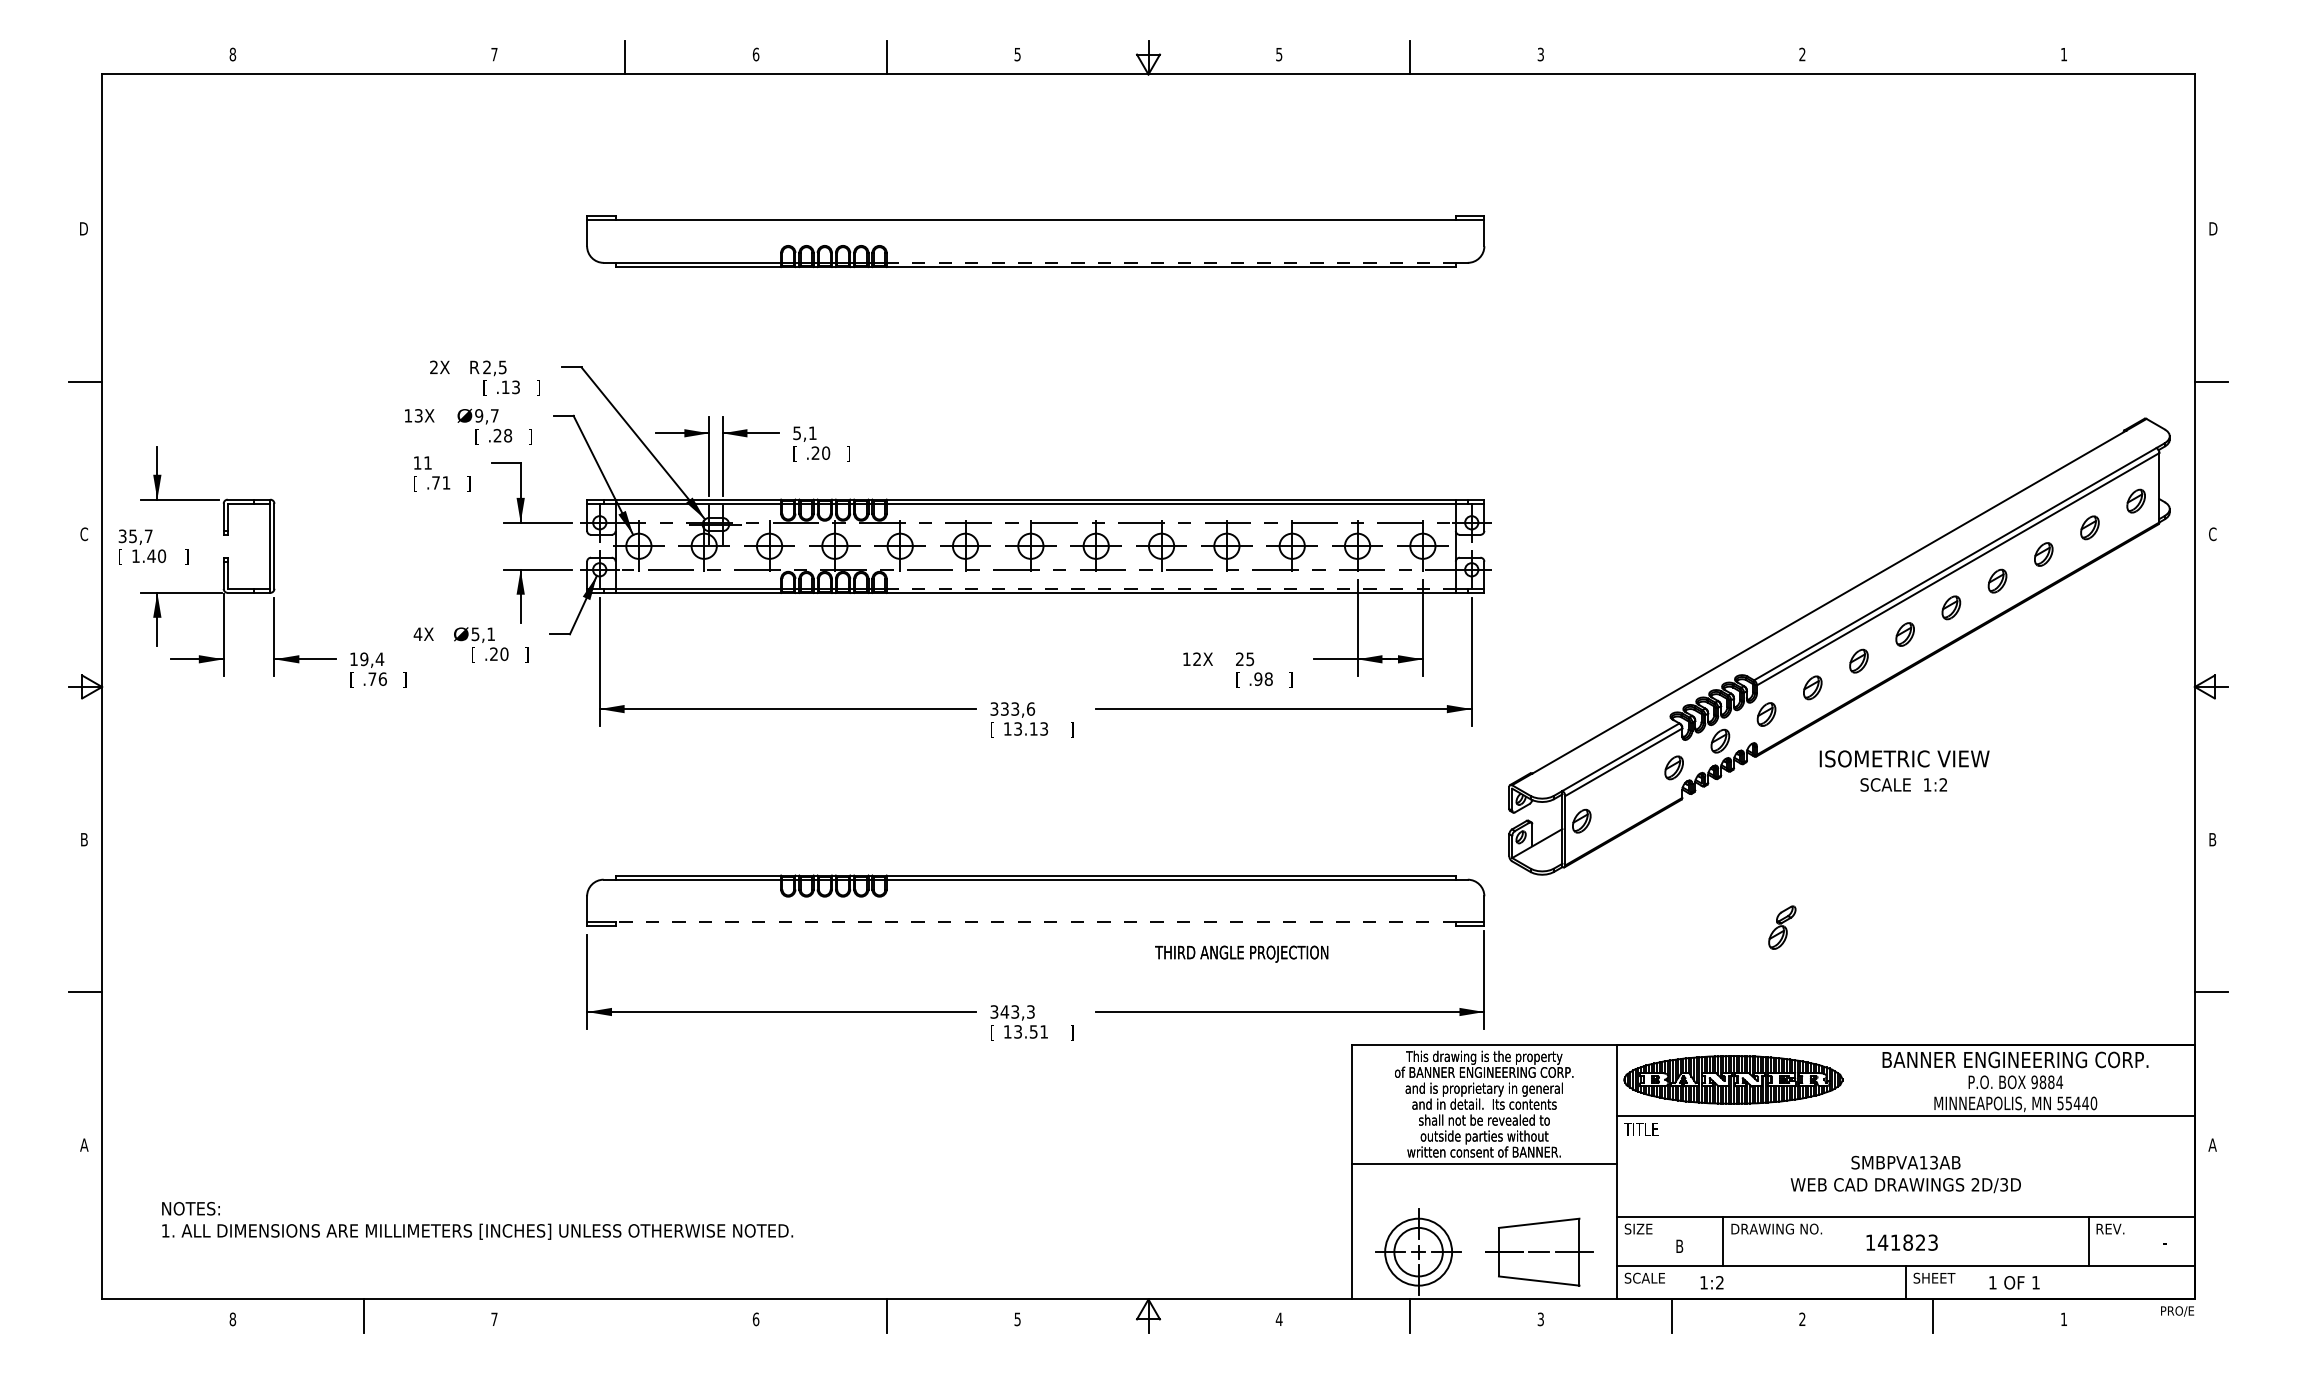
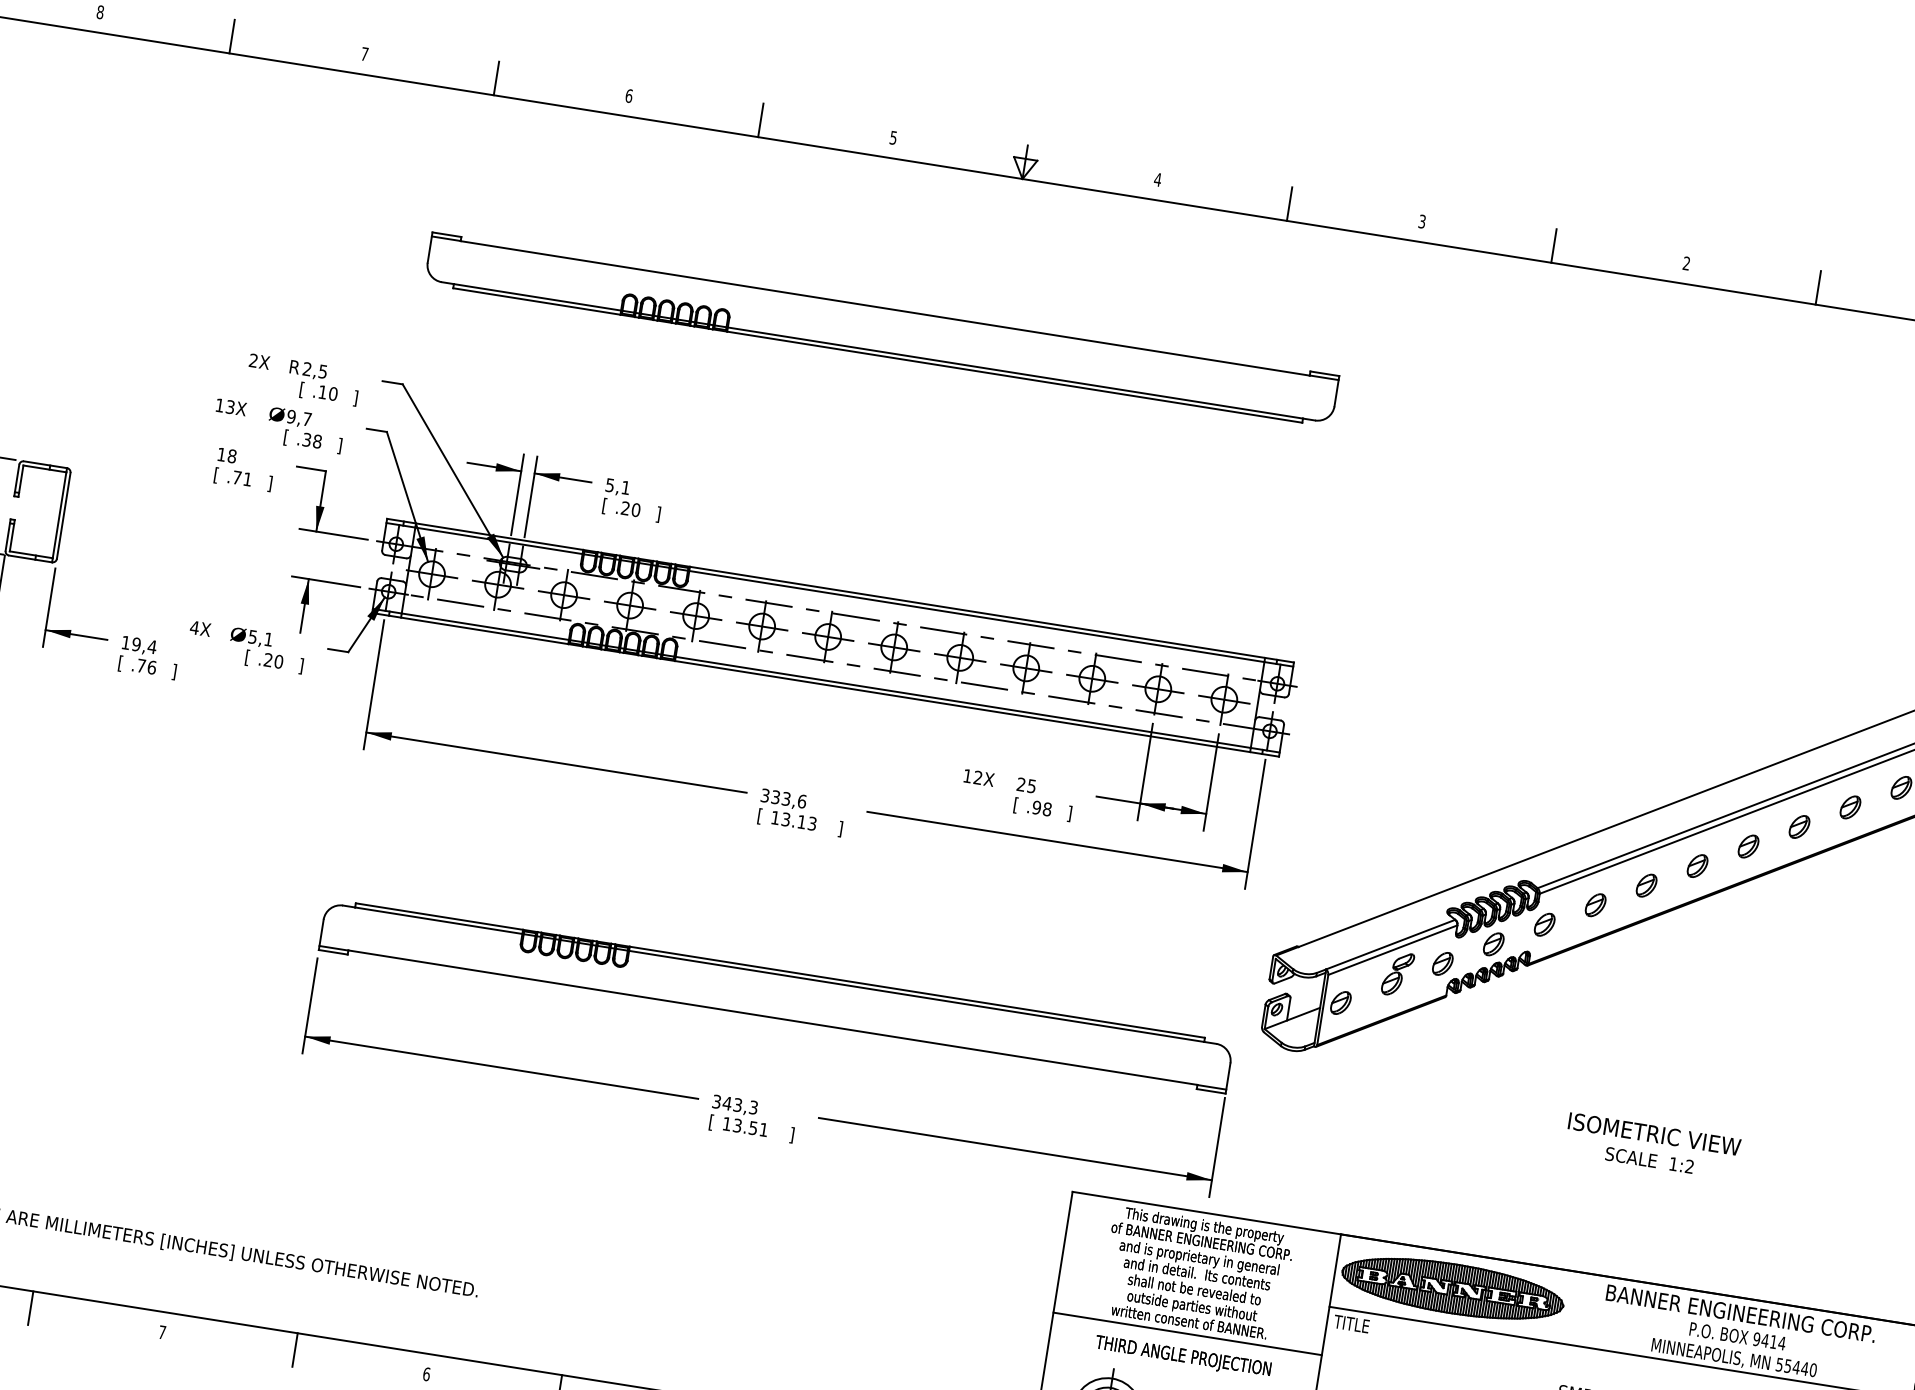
text: (1278, 54) -> (1157, 179), 5 -> 4
line: (363, 57) -> (231, 36), added
line: (1671, 57) -> (1553, 245), added
line: (1933, 57) -> (1818, 287), added
line: (1171, 262) -> (1015, 372), dashed -> solid
text: (516, 387) -> (333, 394), .13 -> .10
text: (497, 435) -> (306, 439), .28 -> .38
text: (427, 462) -> (231, 455), 11 -> 18
line: (1171, 588) -> (963, 702), dashed -> solid
text: (1904, 770) -> (1652, 1145), moved
line: (1035, 922) -> (772, 1017), dashed -> solid
part: (1782, 927) -> (1398, 974), moved
text: (1241, 953) -> (1183, 1356), moved
text: (2046, 1082) -> (1768, 1341), 9884 -> 9414
line: (625, 1315) -> (295, 1349), added

